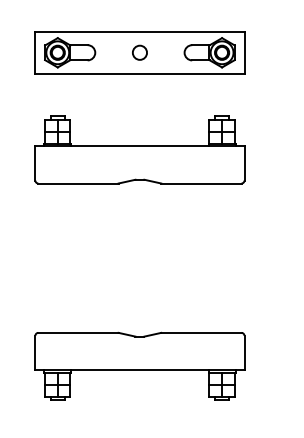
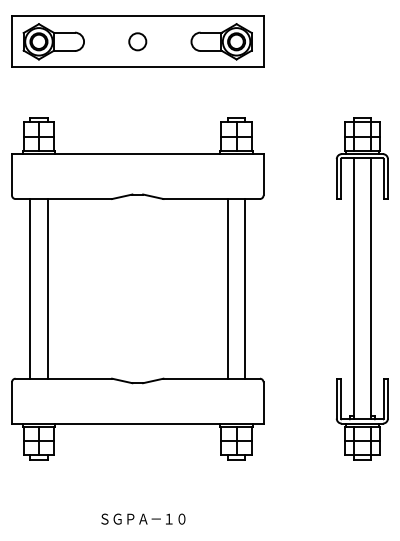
line: (50, 257) -> (30, 288), added
line: (64, 257) -> (47, 288), added
line: (215, 257) -> (228, 288), added
line: (229, 257) -> (245, 288), added

